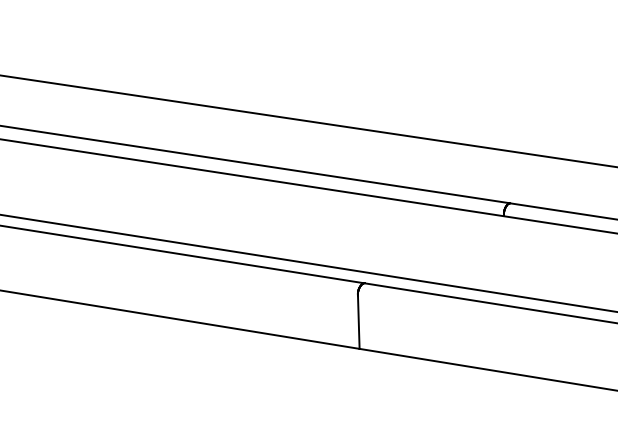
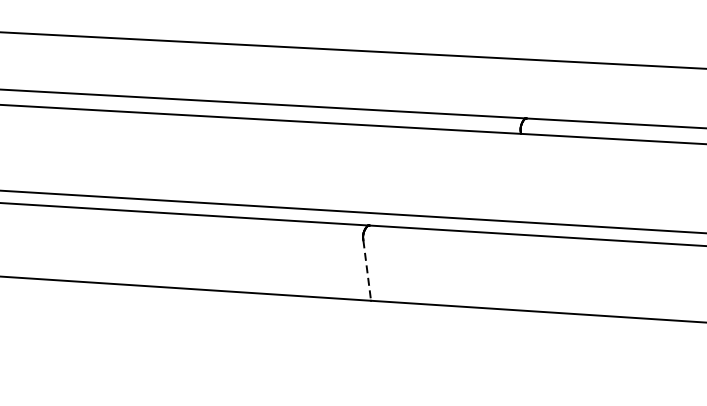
line: (358, 322) -> (366, 270), solid -> dashed

